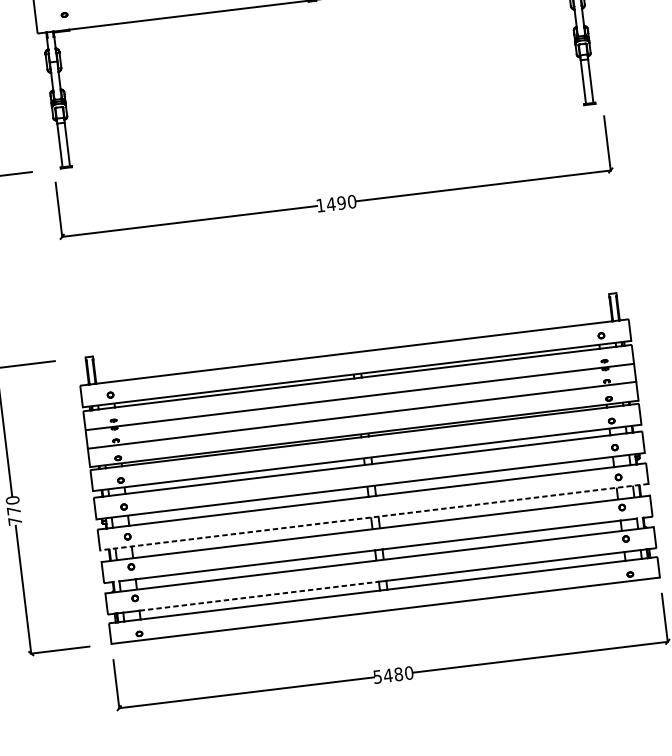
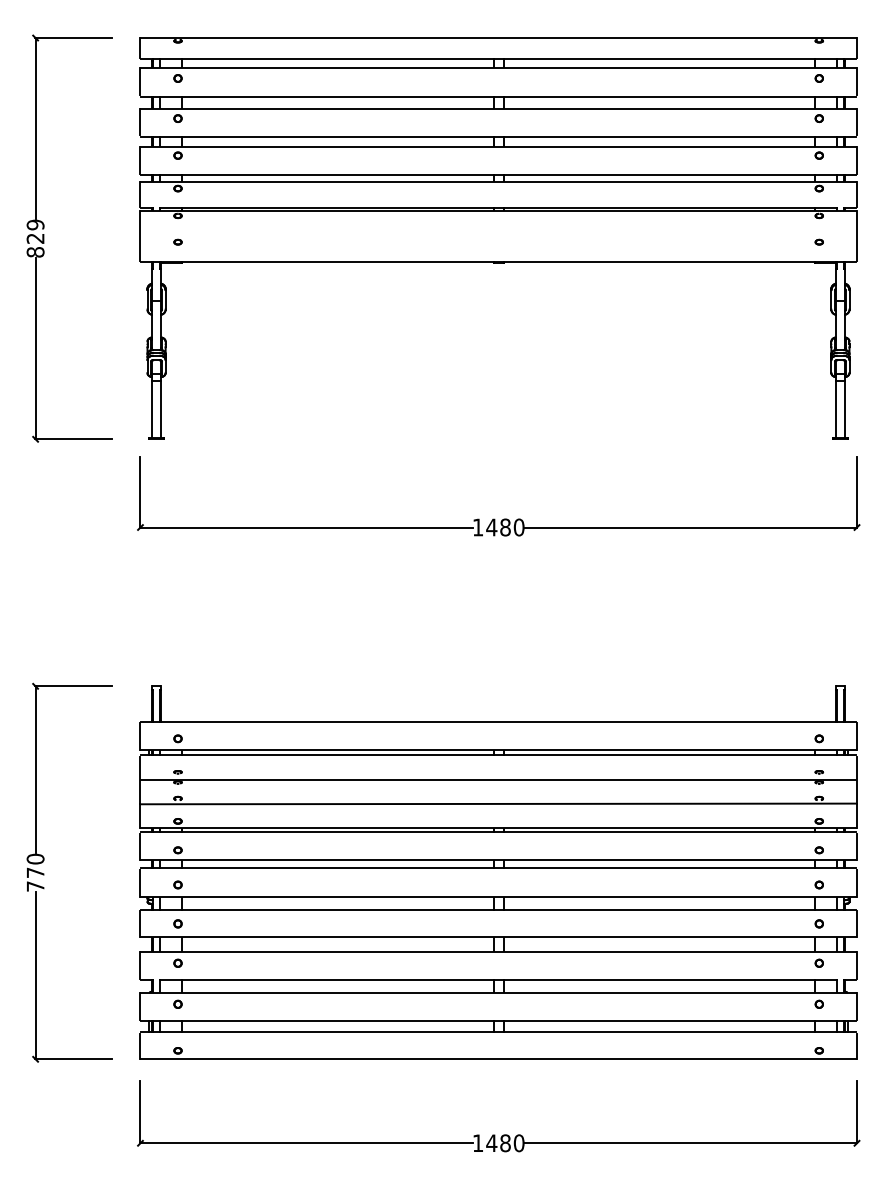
text: (341, 203) -> (505, 527), 1490 -> 1480
line: (374, 517) -> (498, 937), dashed -> solid
line: (259, 595) -> (338, 1020), dashed -> solid
text: (378, 677) -> (478, 1143), 5480 -> 1480

